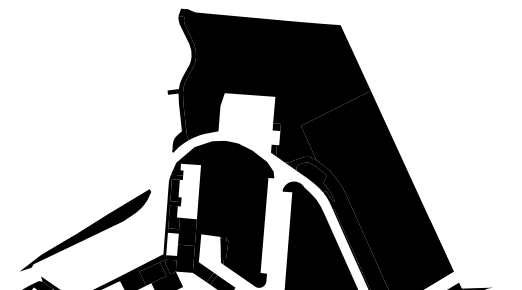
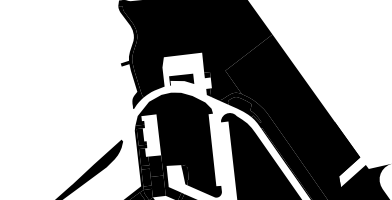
fill: (241, 127) -> (181, 80), added
fill: (172, 243) -> (146, 176), added

